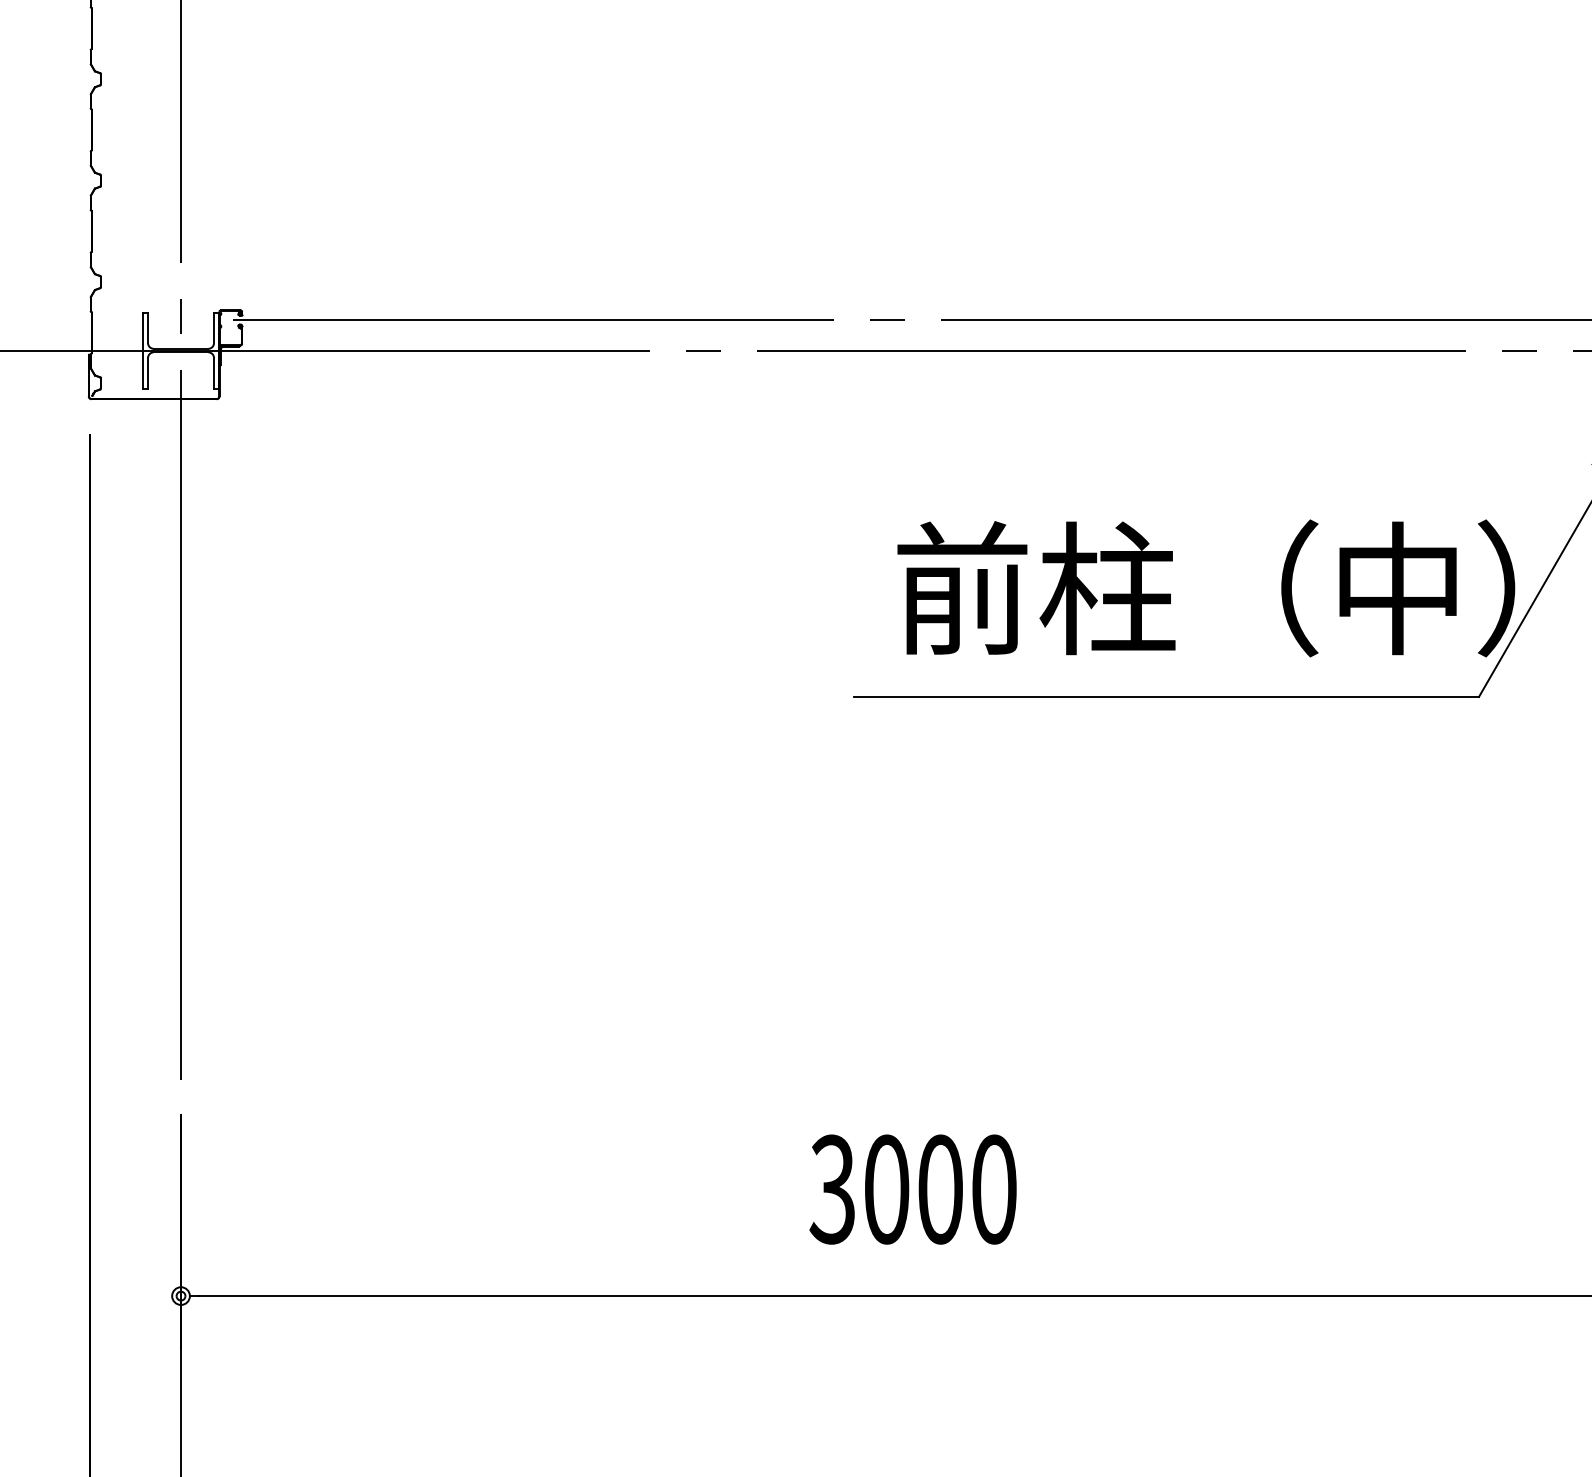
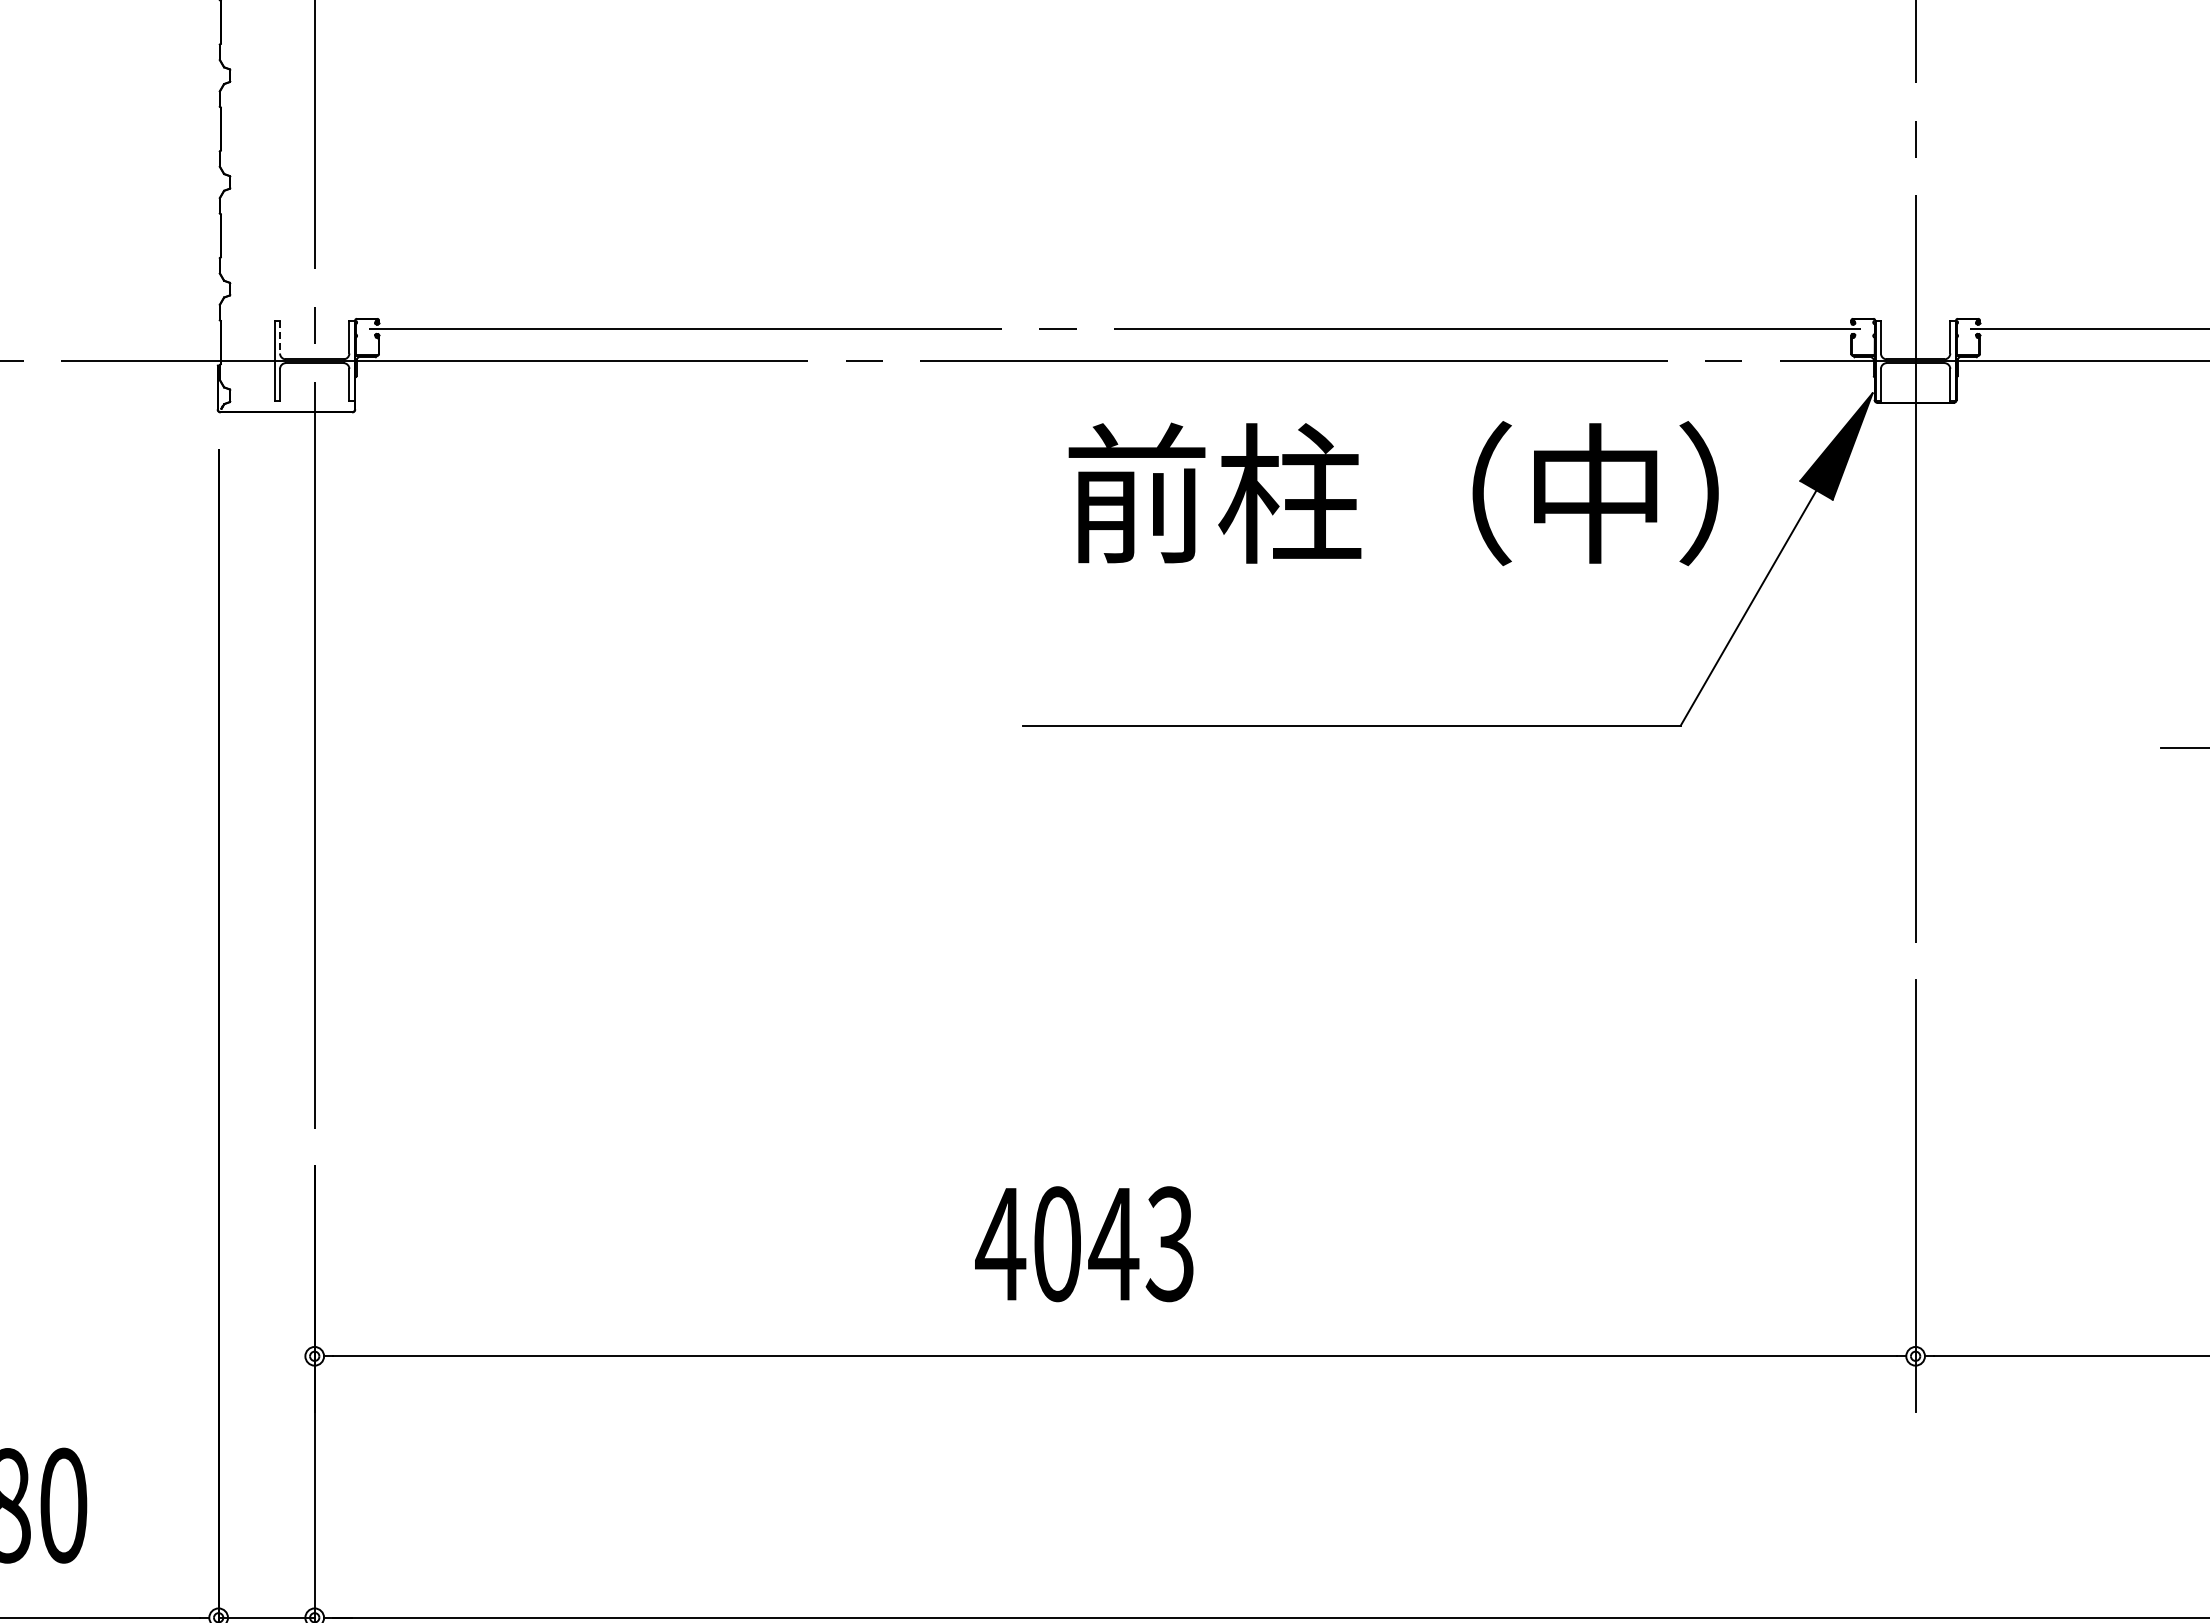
line: (148, 328) -> (280, 337), solid -> dashed
text: (1206, 588) -> (1393, 493), moved
text: (912, 1189) -> (1084, 1244), 3000 -> 4043

